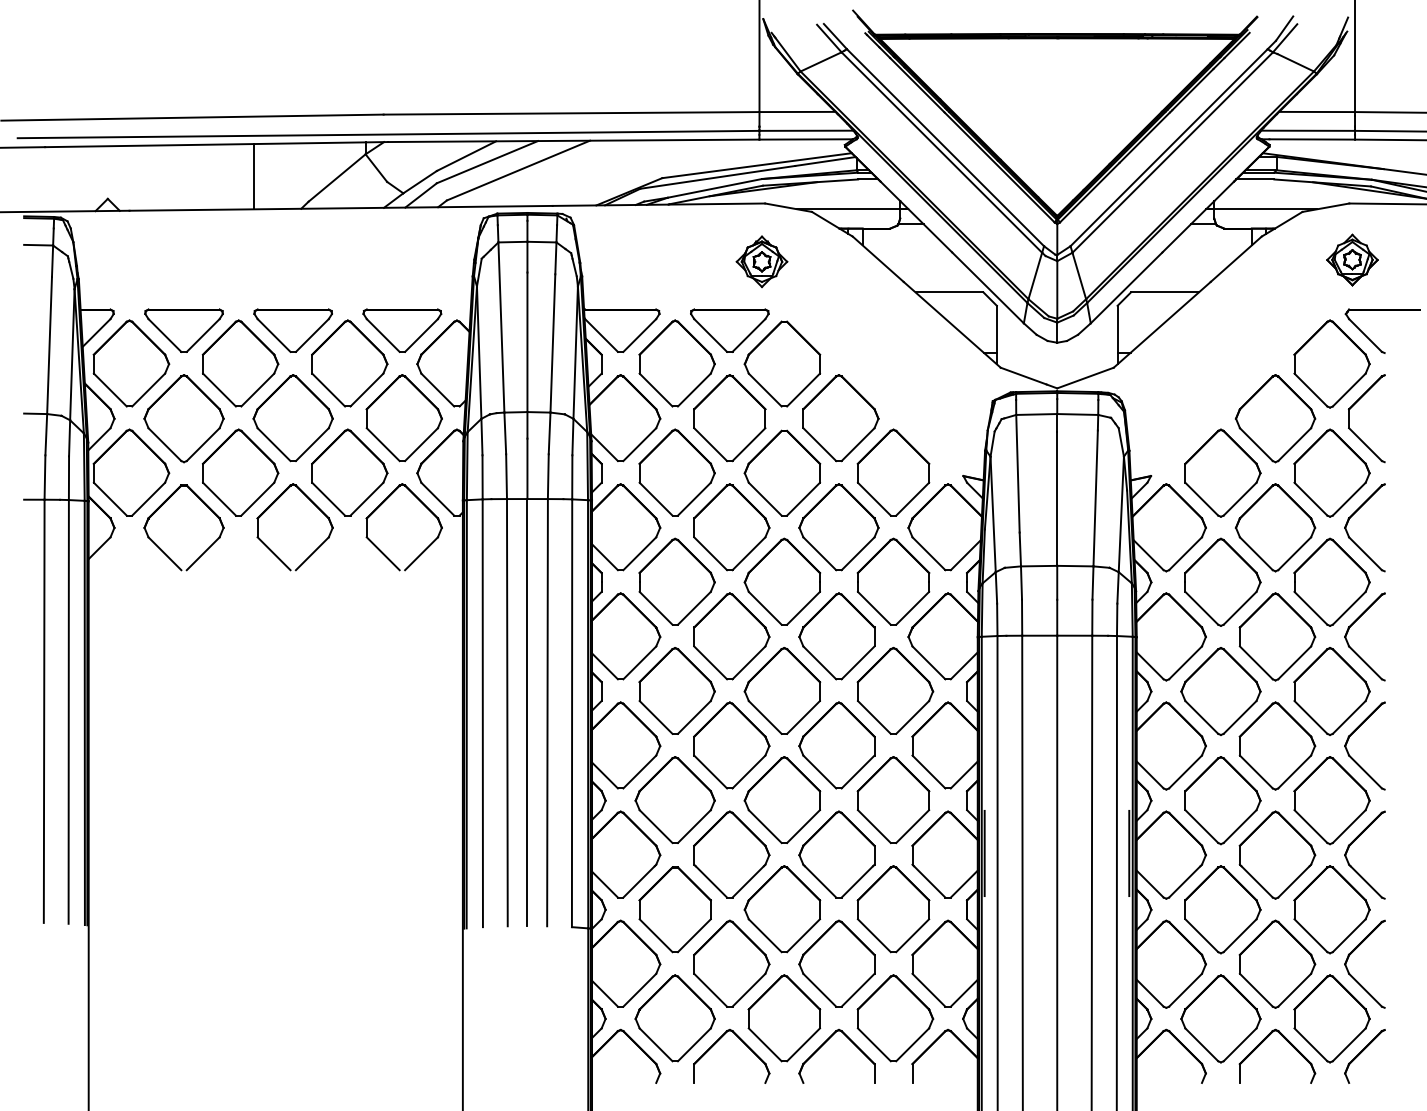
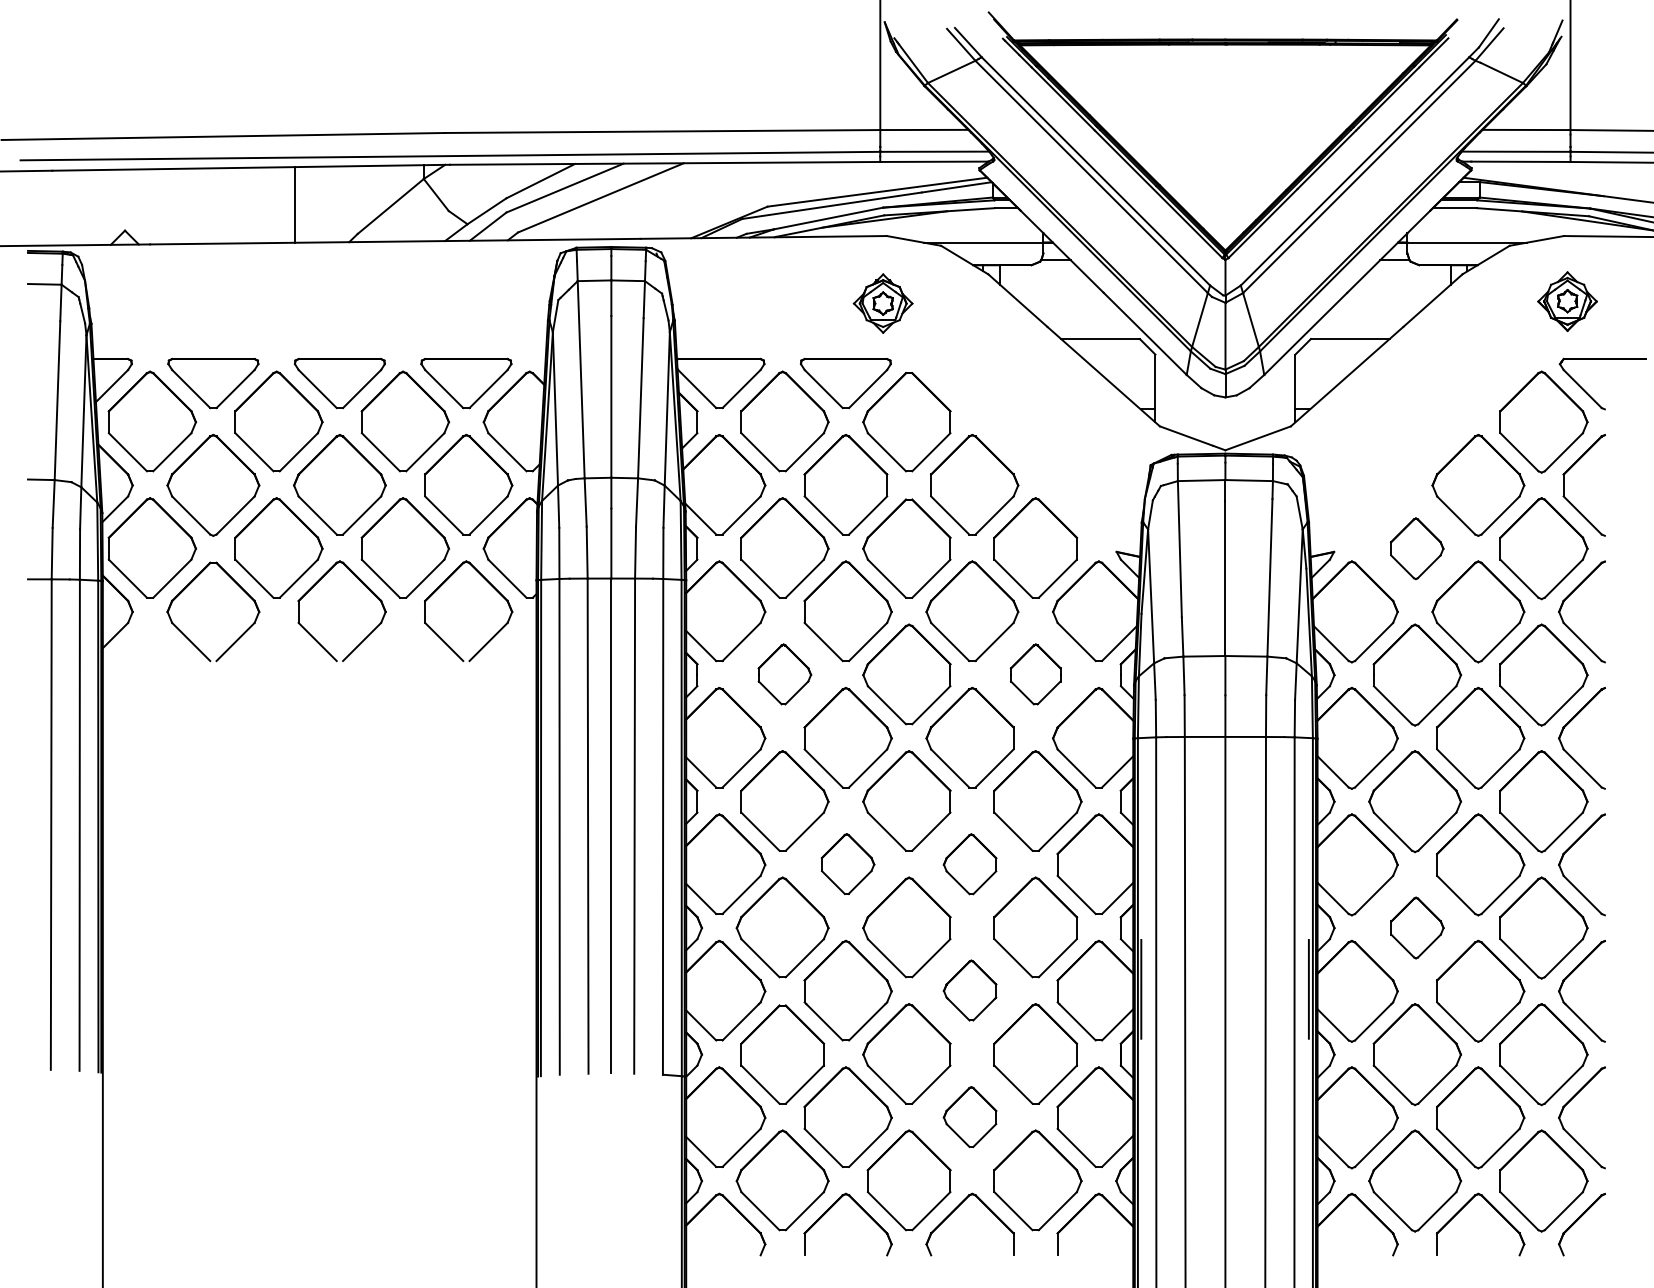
part: (1222, 473) -> (1416, 548), size x0.6
part: (676, 581) -> (784, 674), size x0.6
part: (893, 581) -> (1035, 674), size x0.6
part: (731, 744) -> (847, 863), size x0.6
part: (836, 745) -> (969, 864), size x0.6
part: (1222, 800) -> (1417, 927), size x0.6
part: (836, 854) -> (969, 990), size x0.6
part: (836, 963) -> (969, 1116), size x0.6

